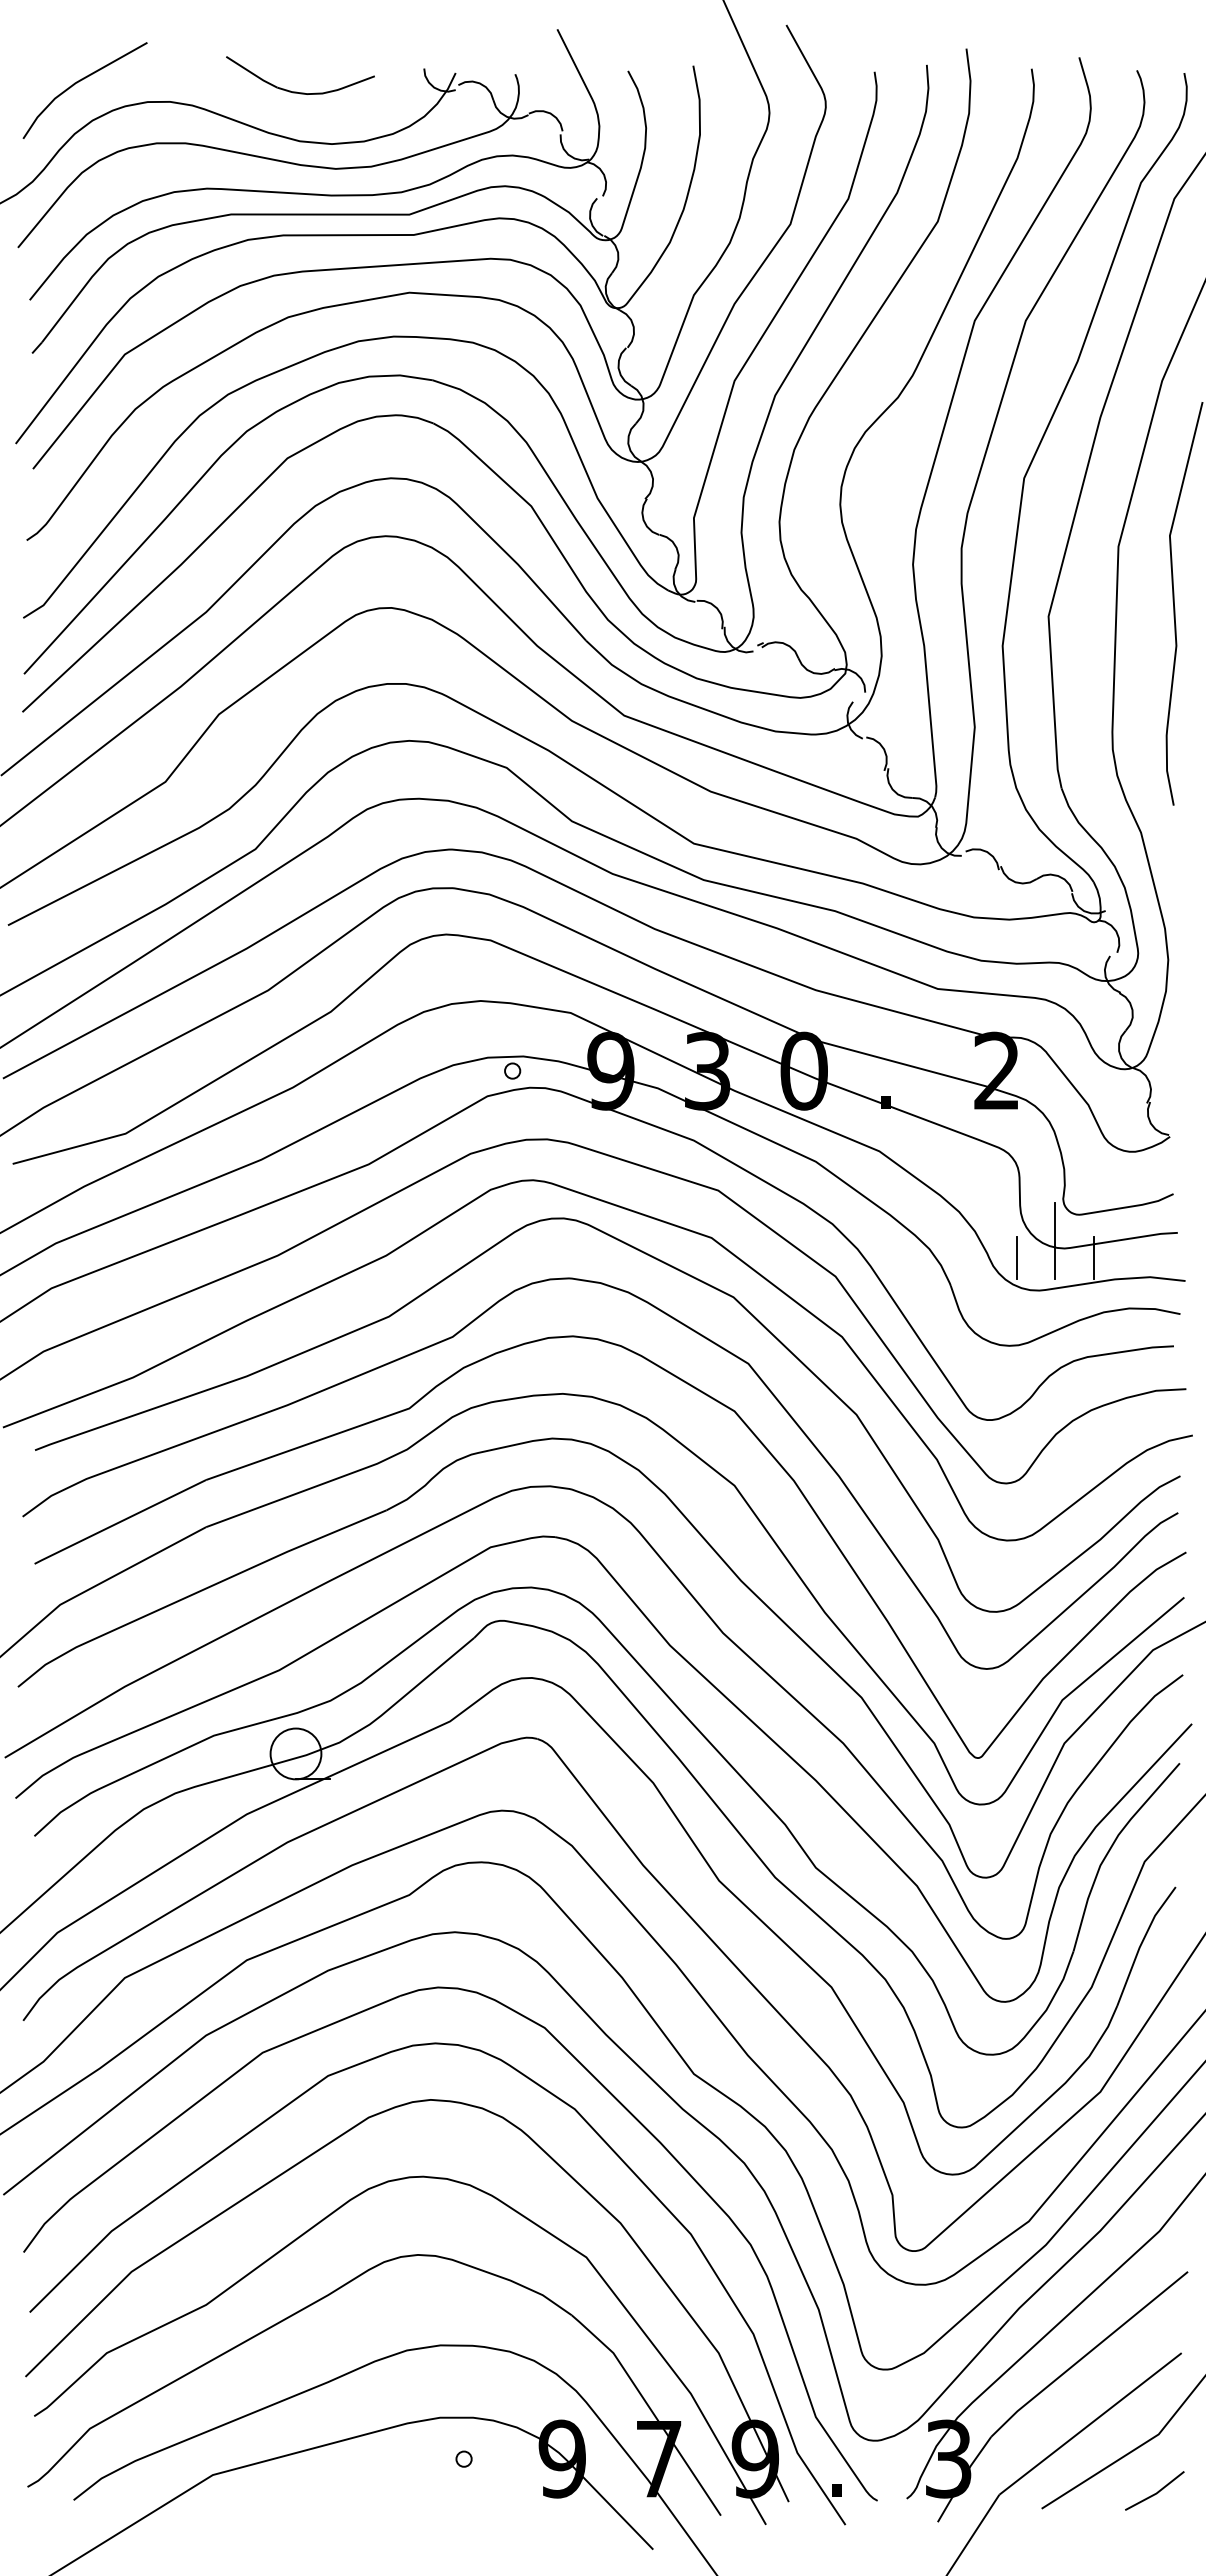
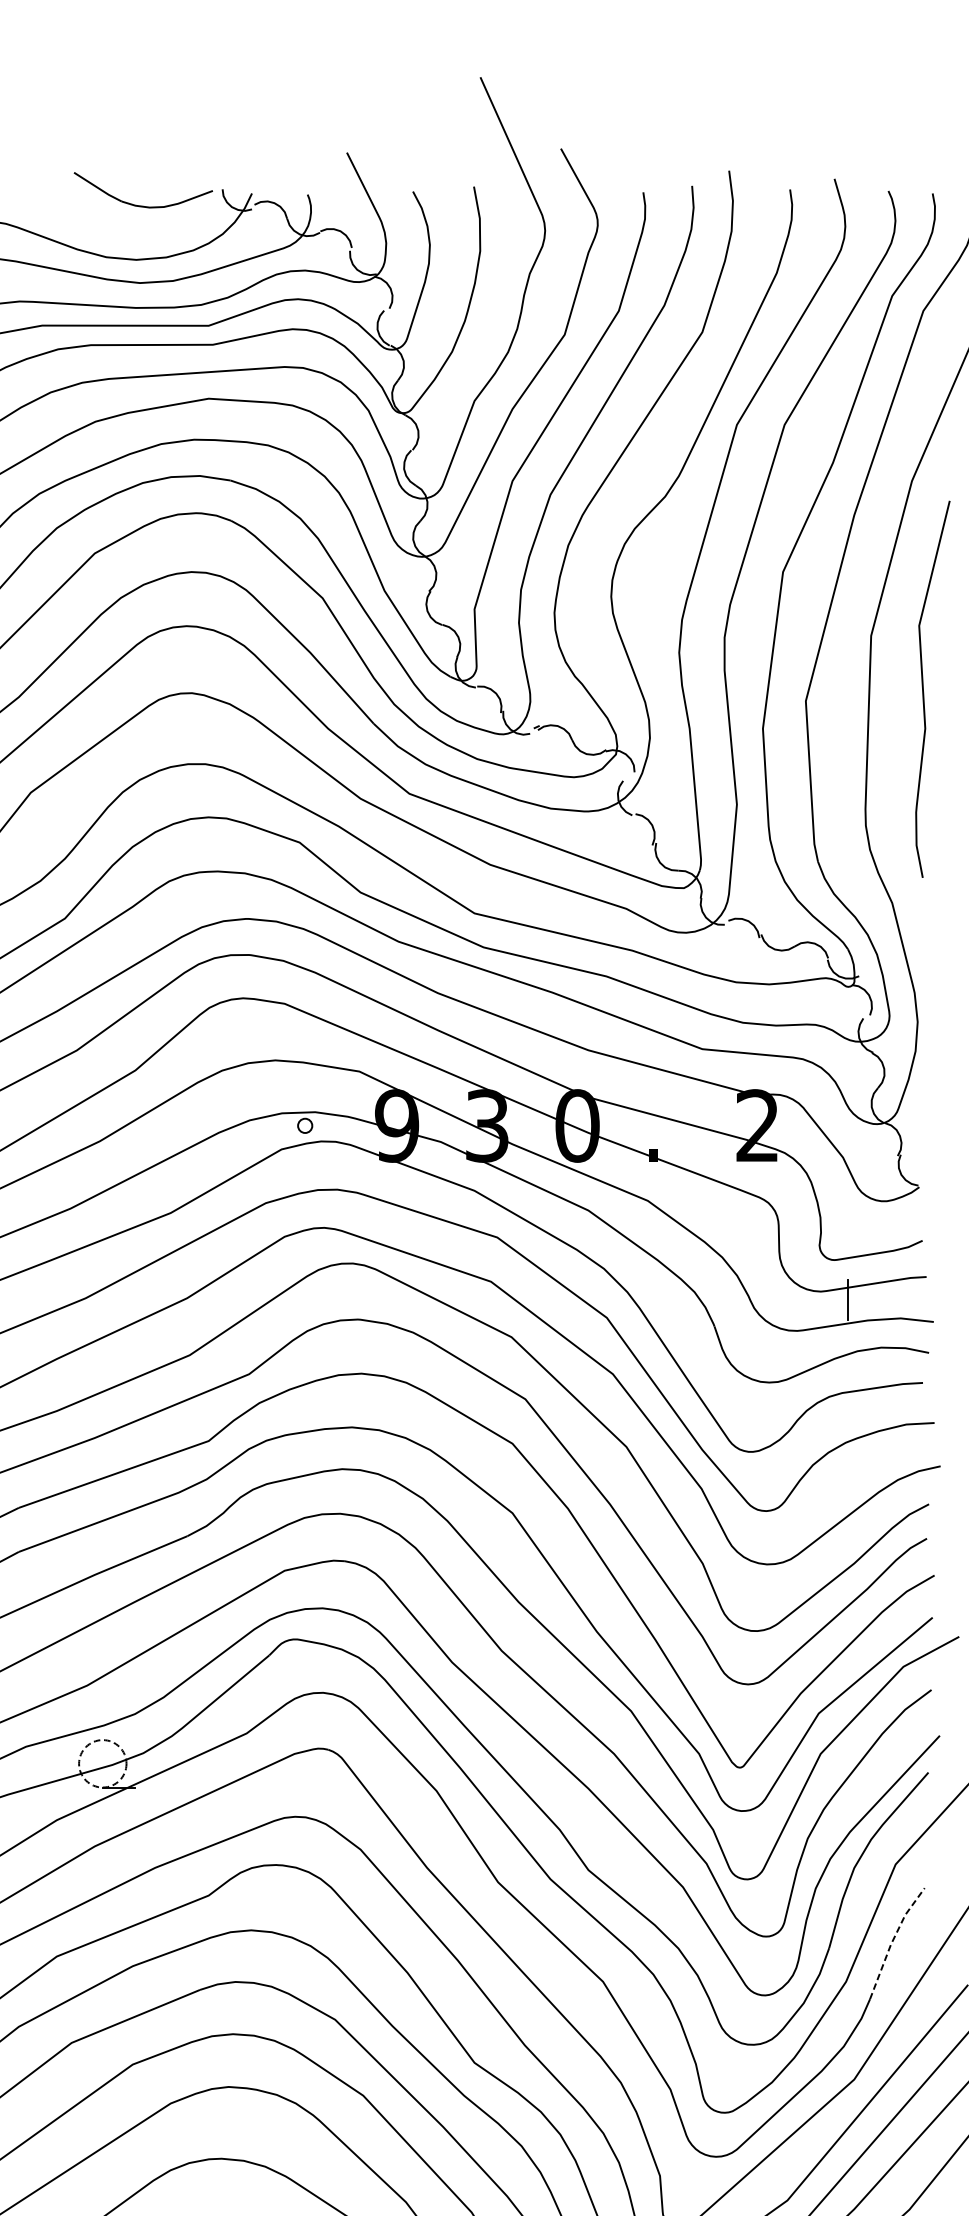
part: (297, 91) -> (140, 205), moved
line: (1055, 1240) -> (812, 1284), removed
line: (1017, 1257) -> (776, 1300), removed
circle: (295, 1753) -> (102, 1763), solid -> dashed
line: (1141, 1943) -> (892, 1940), solid -> dashed

